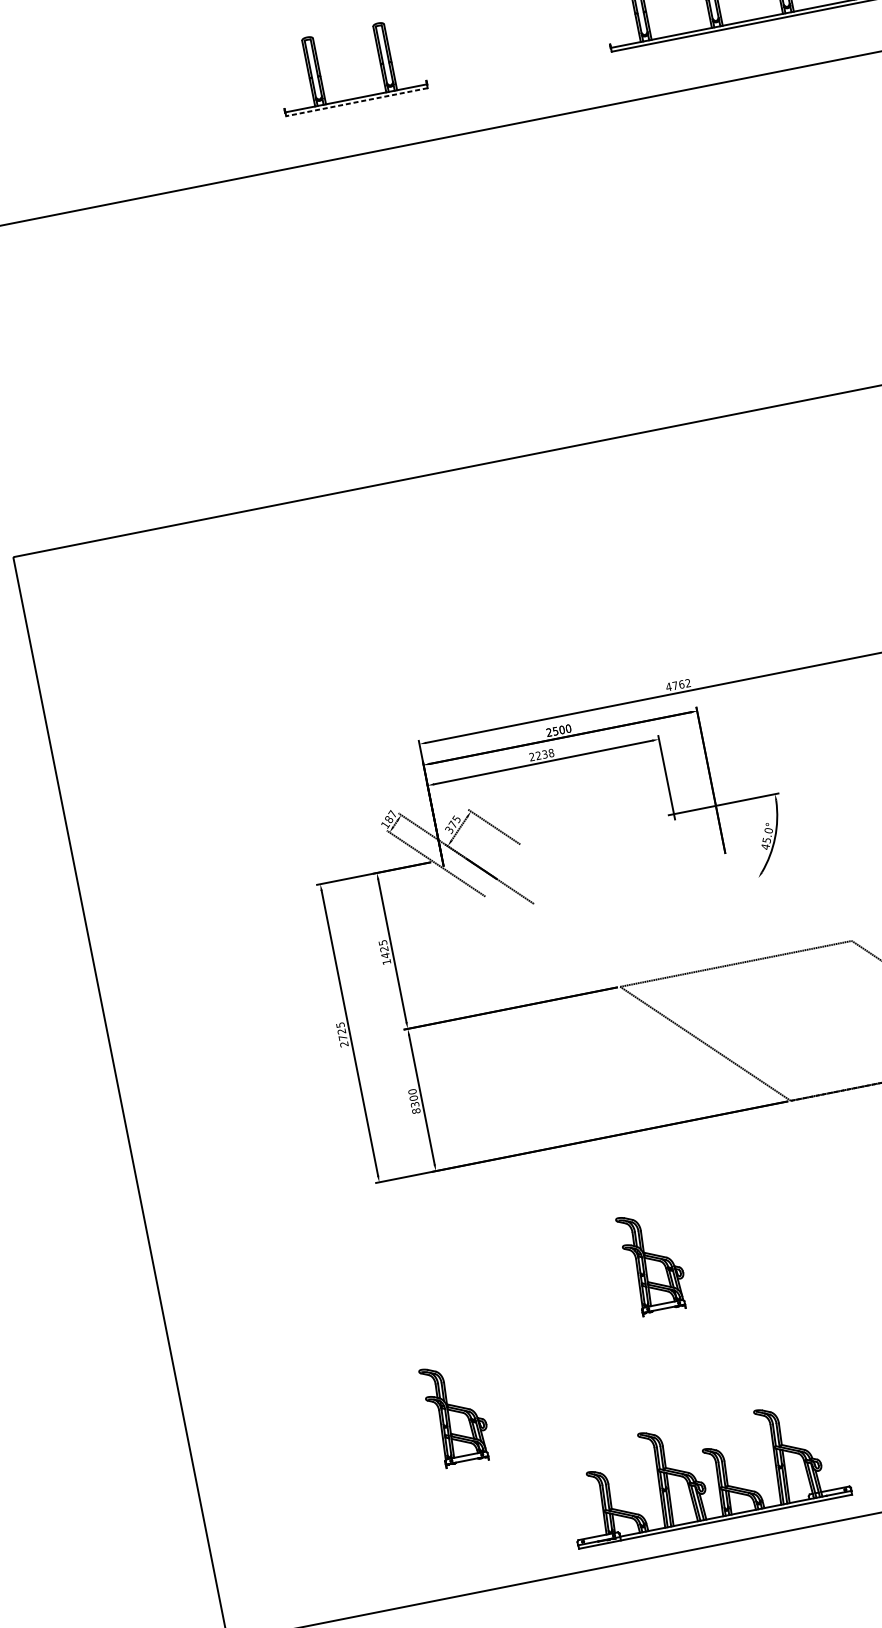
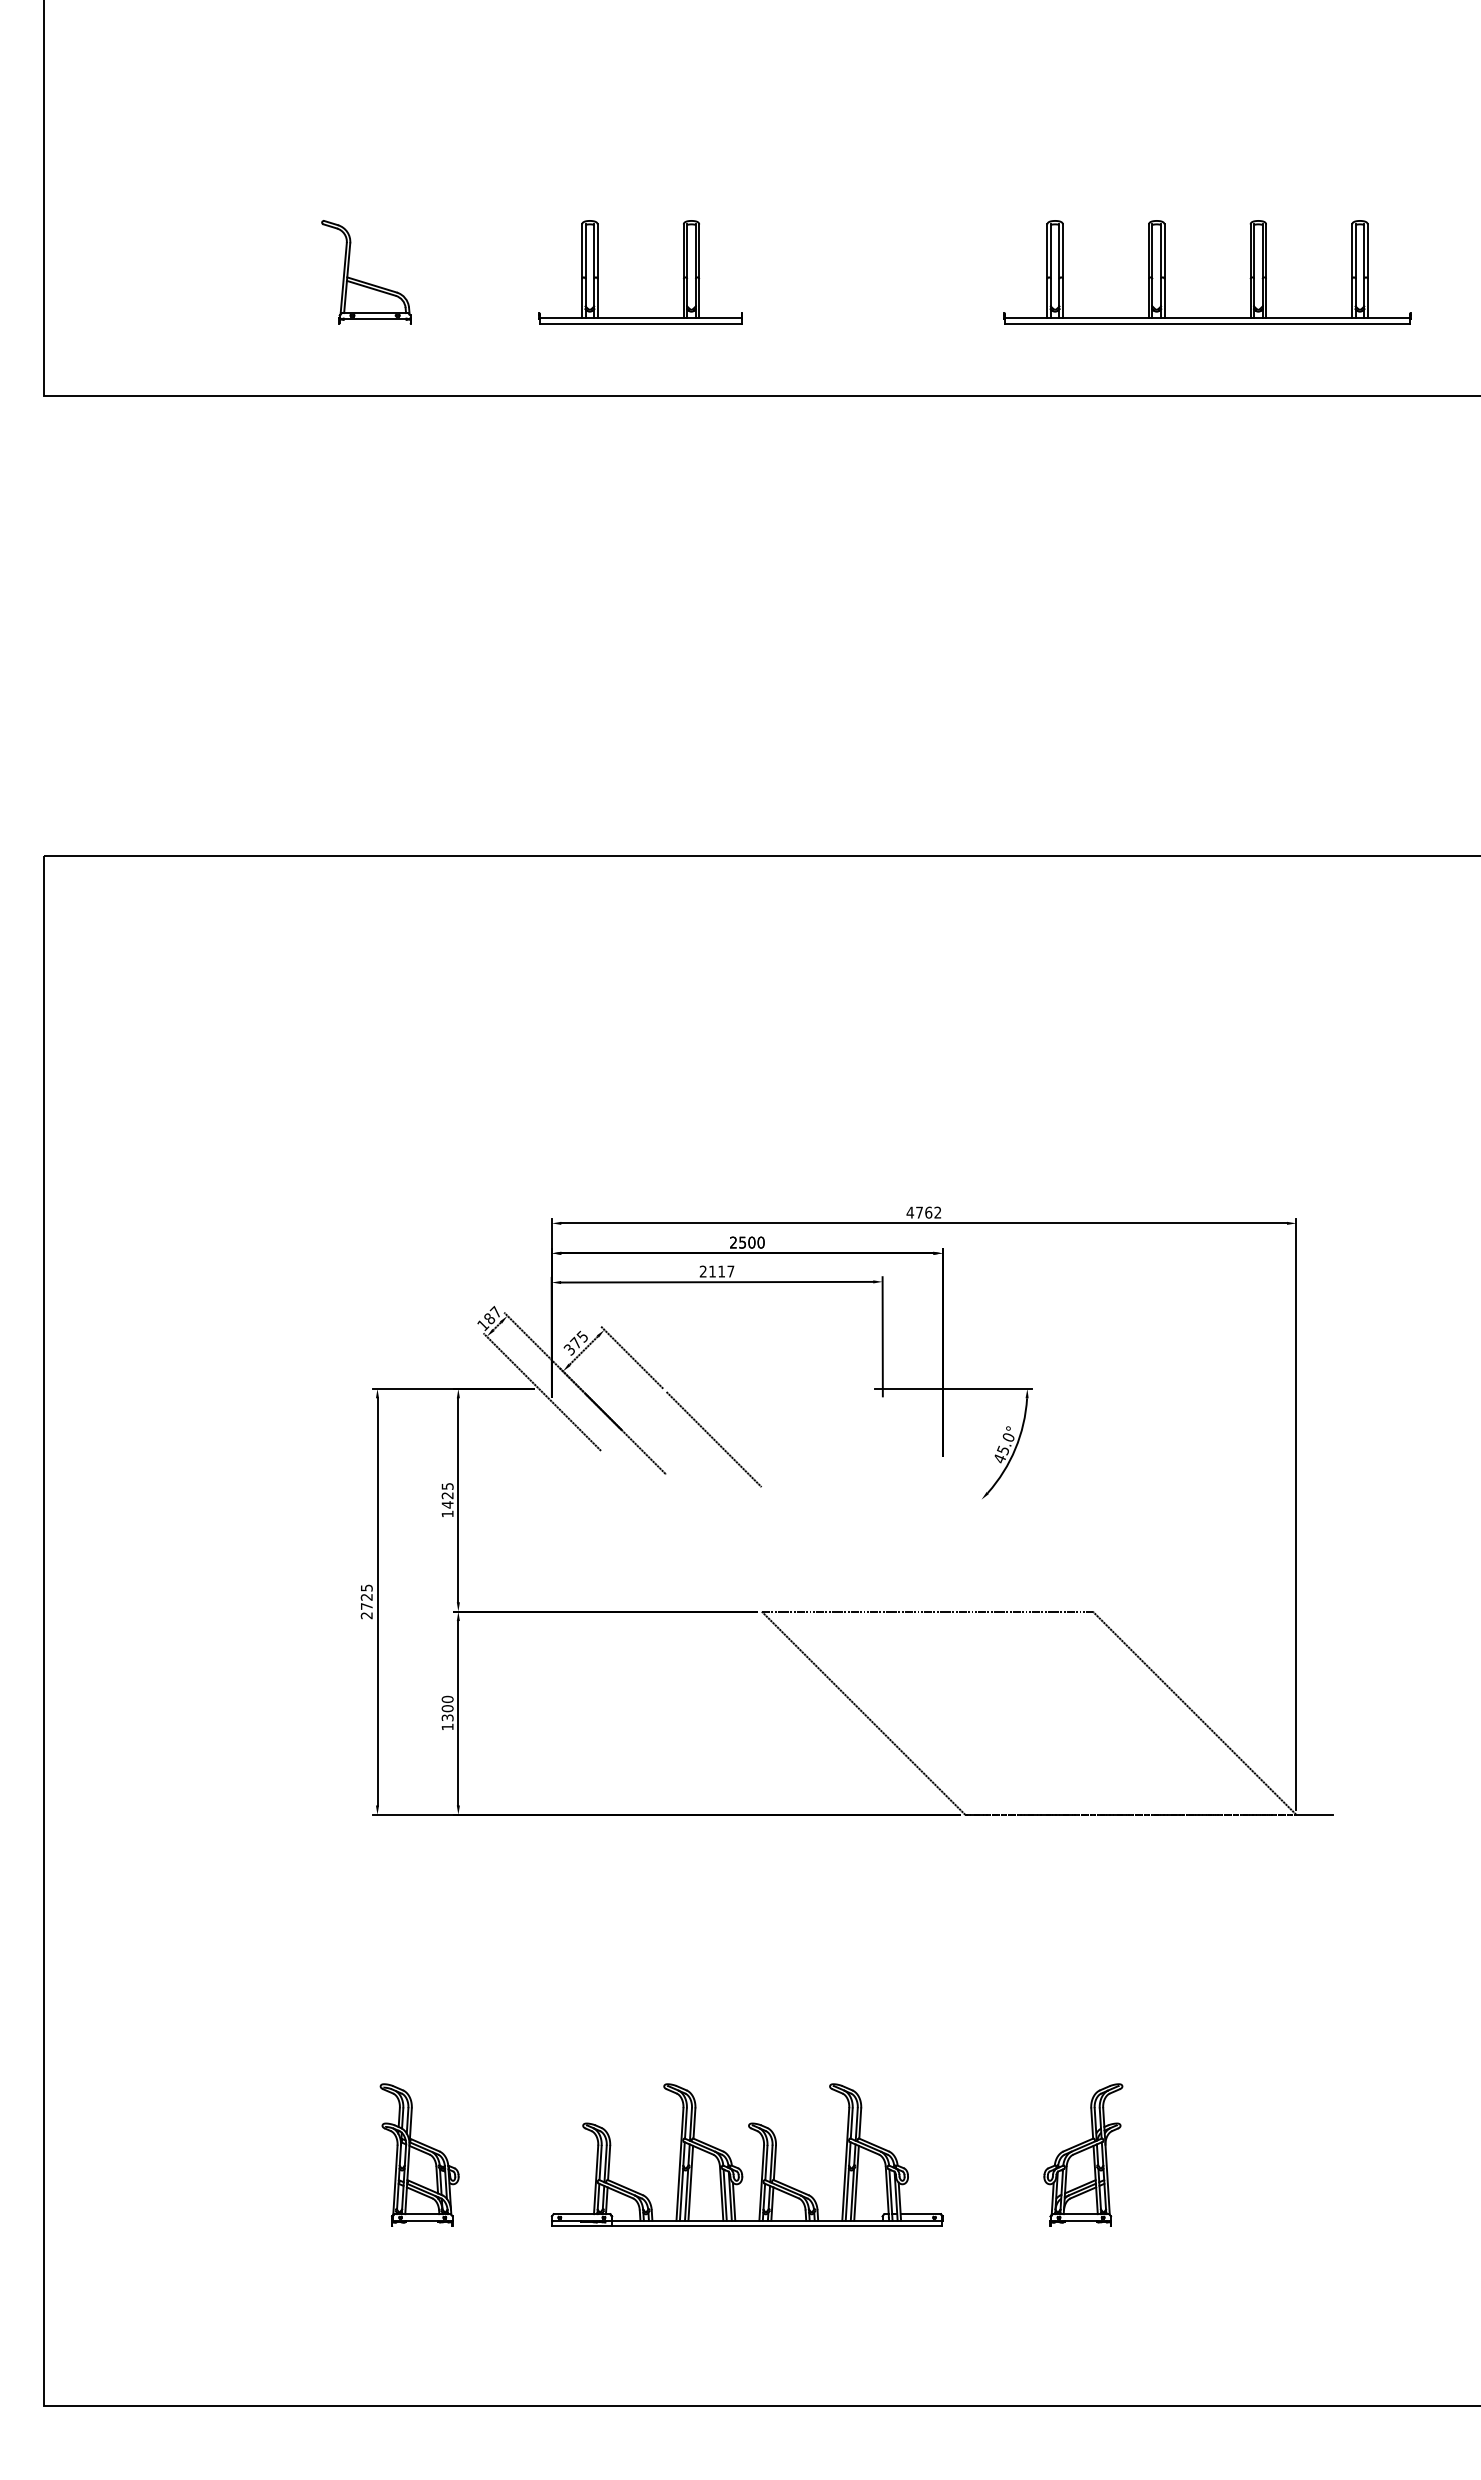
line: (356, 102) -> (640, 323), dashed -> solid
part: (157, 111) -> (364, 281), added
text: (544, 754) -> (721, 1271), 2238 -> 2117
line: (562, 873) -> (713, 1439), added
text: (416, 1110) -> (447, 1726), 8300 -> 1300
part: (652, 1262) -> (731, 1999), removed
part: (701, 1481) -> (739, 2167), moved

